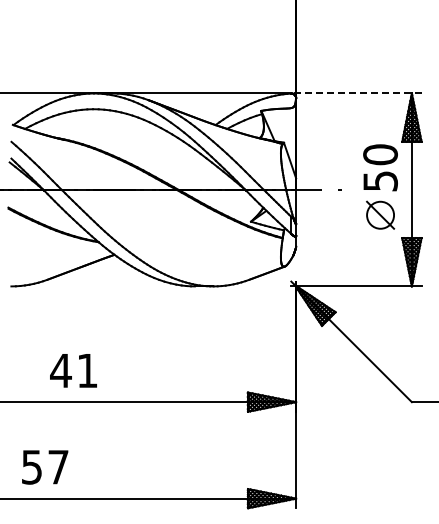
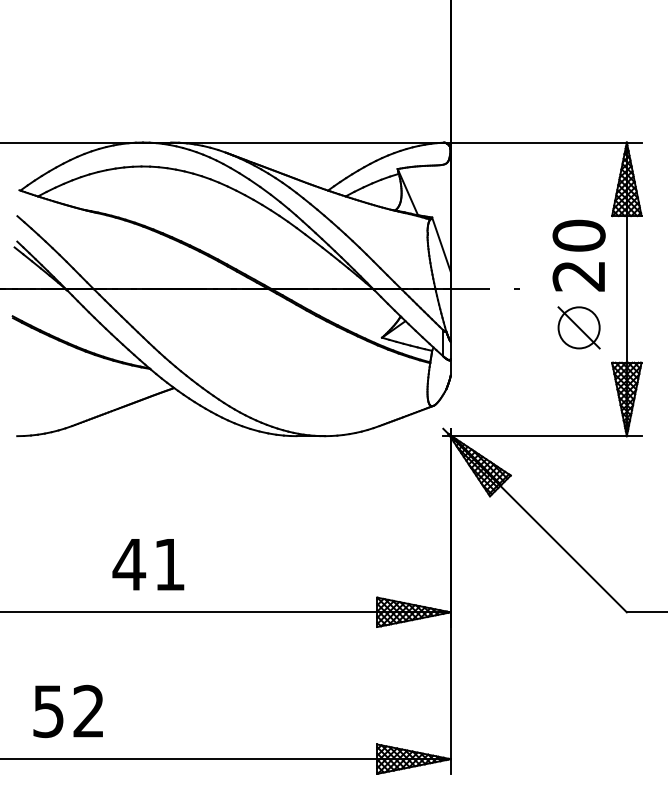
line: (355, 93) -> (541, 142), dashed -> solid
text: (380, 181) -> (579, 276), 50 -> 20
text: (73, 370) -> (148, 564), moved
text: (58, 466) -> (88, 710), 57 -> 52

